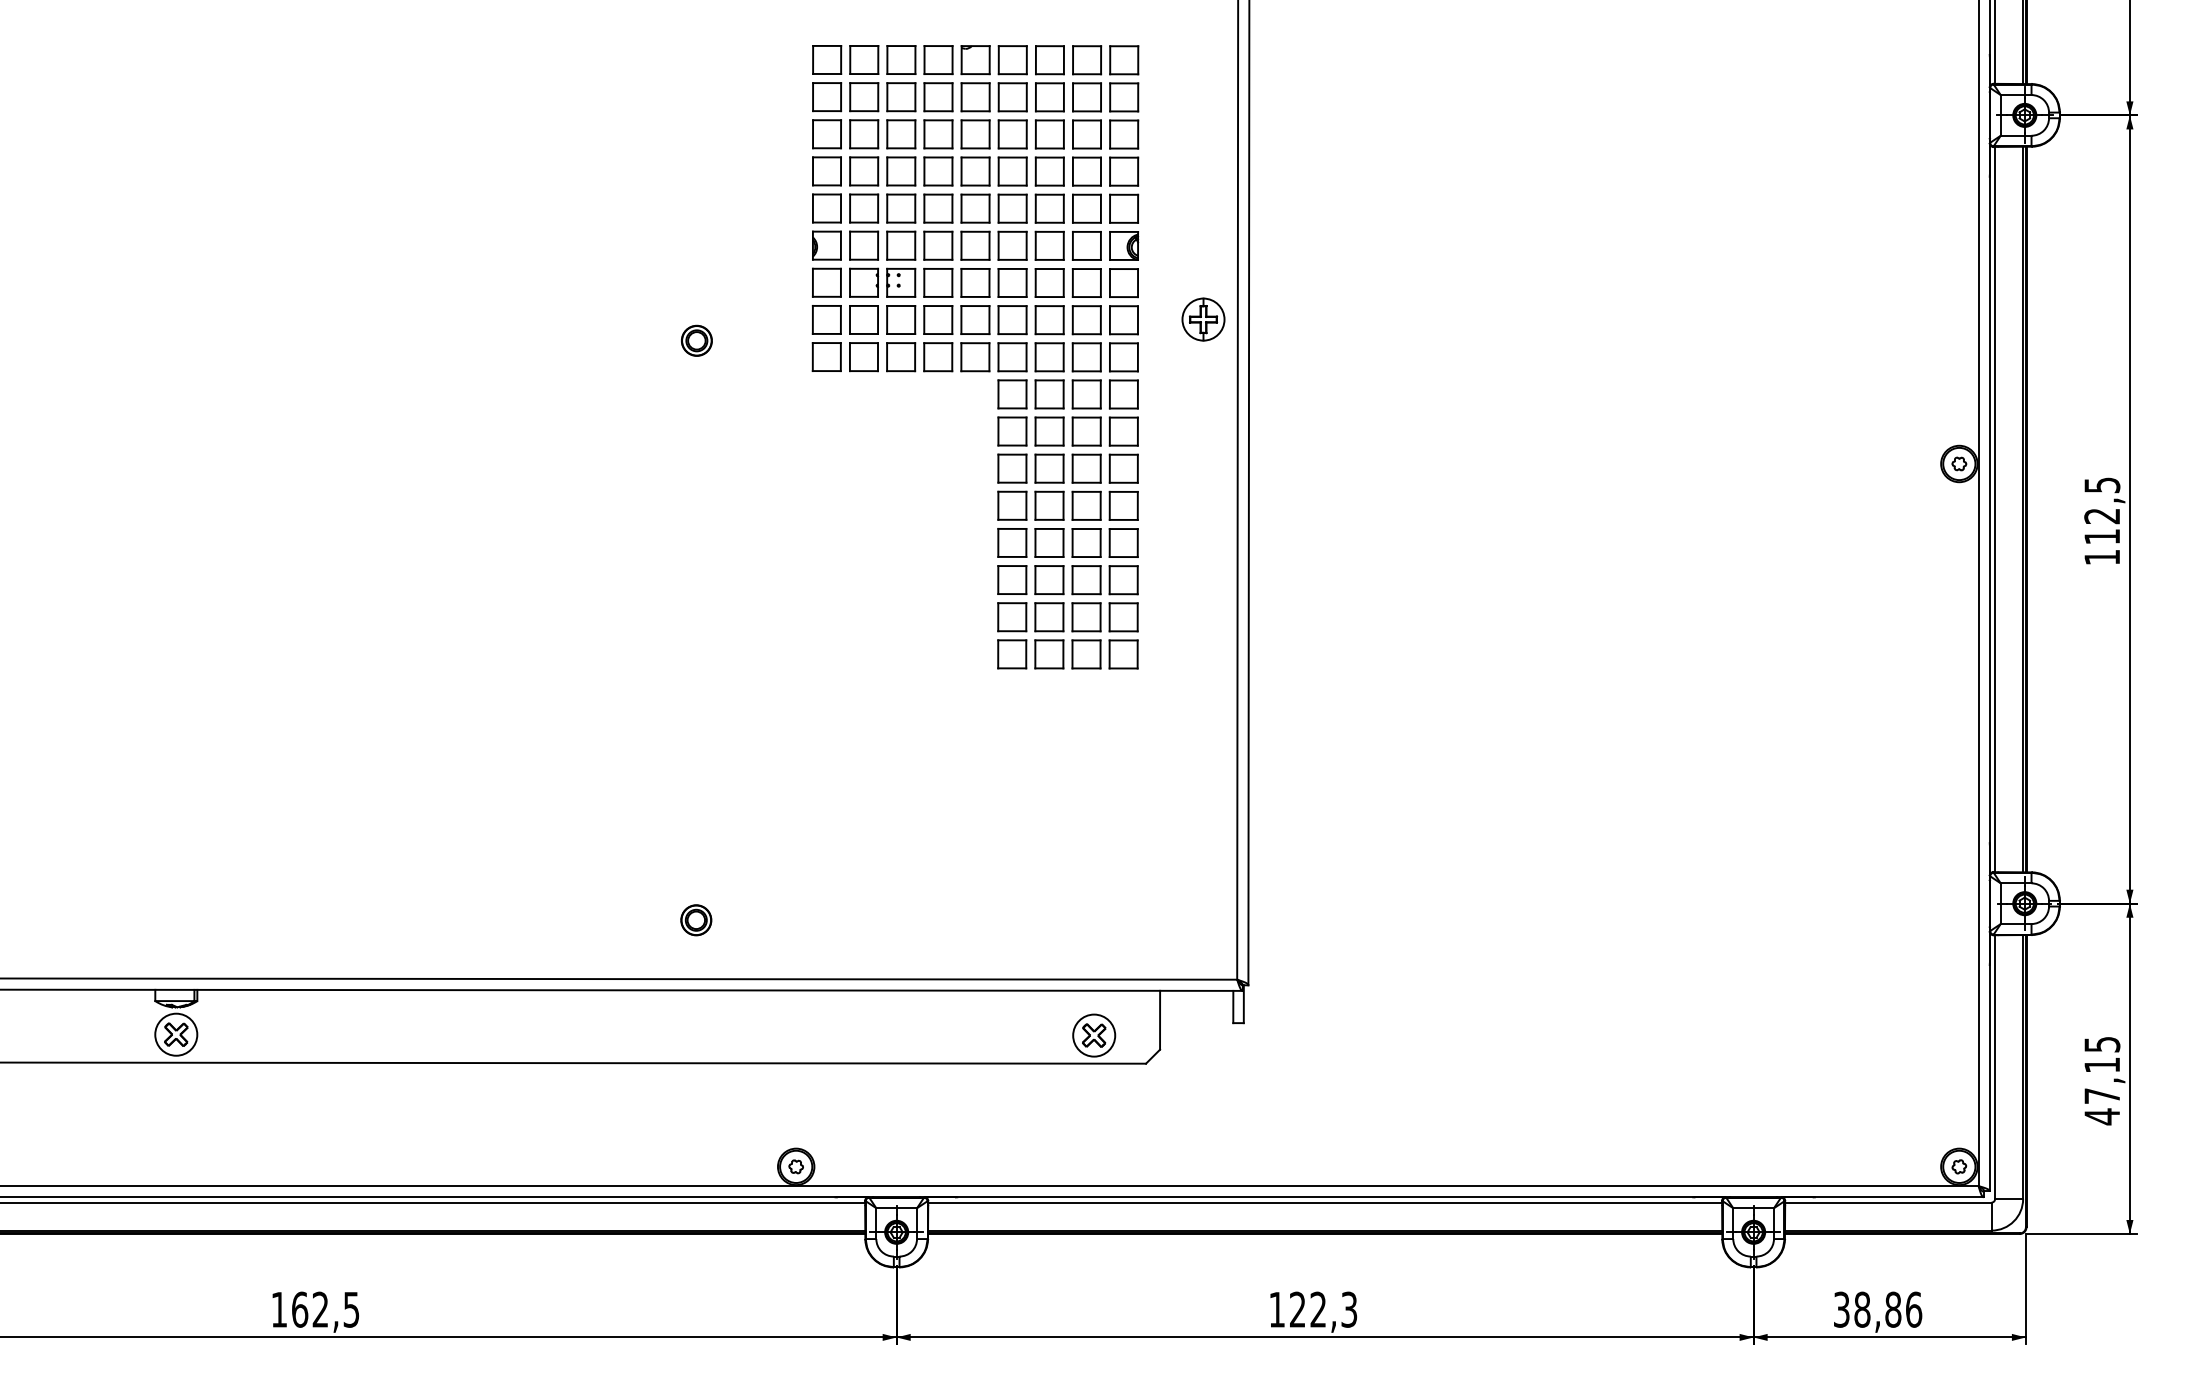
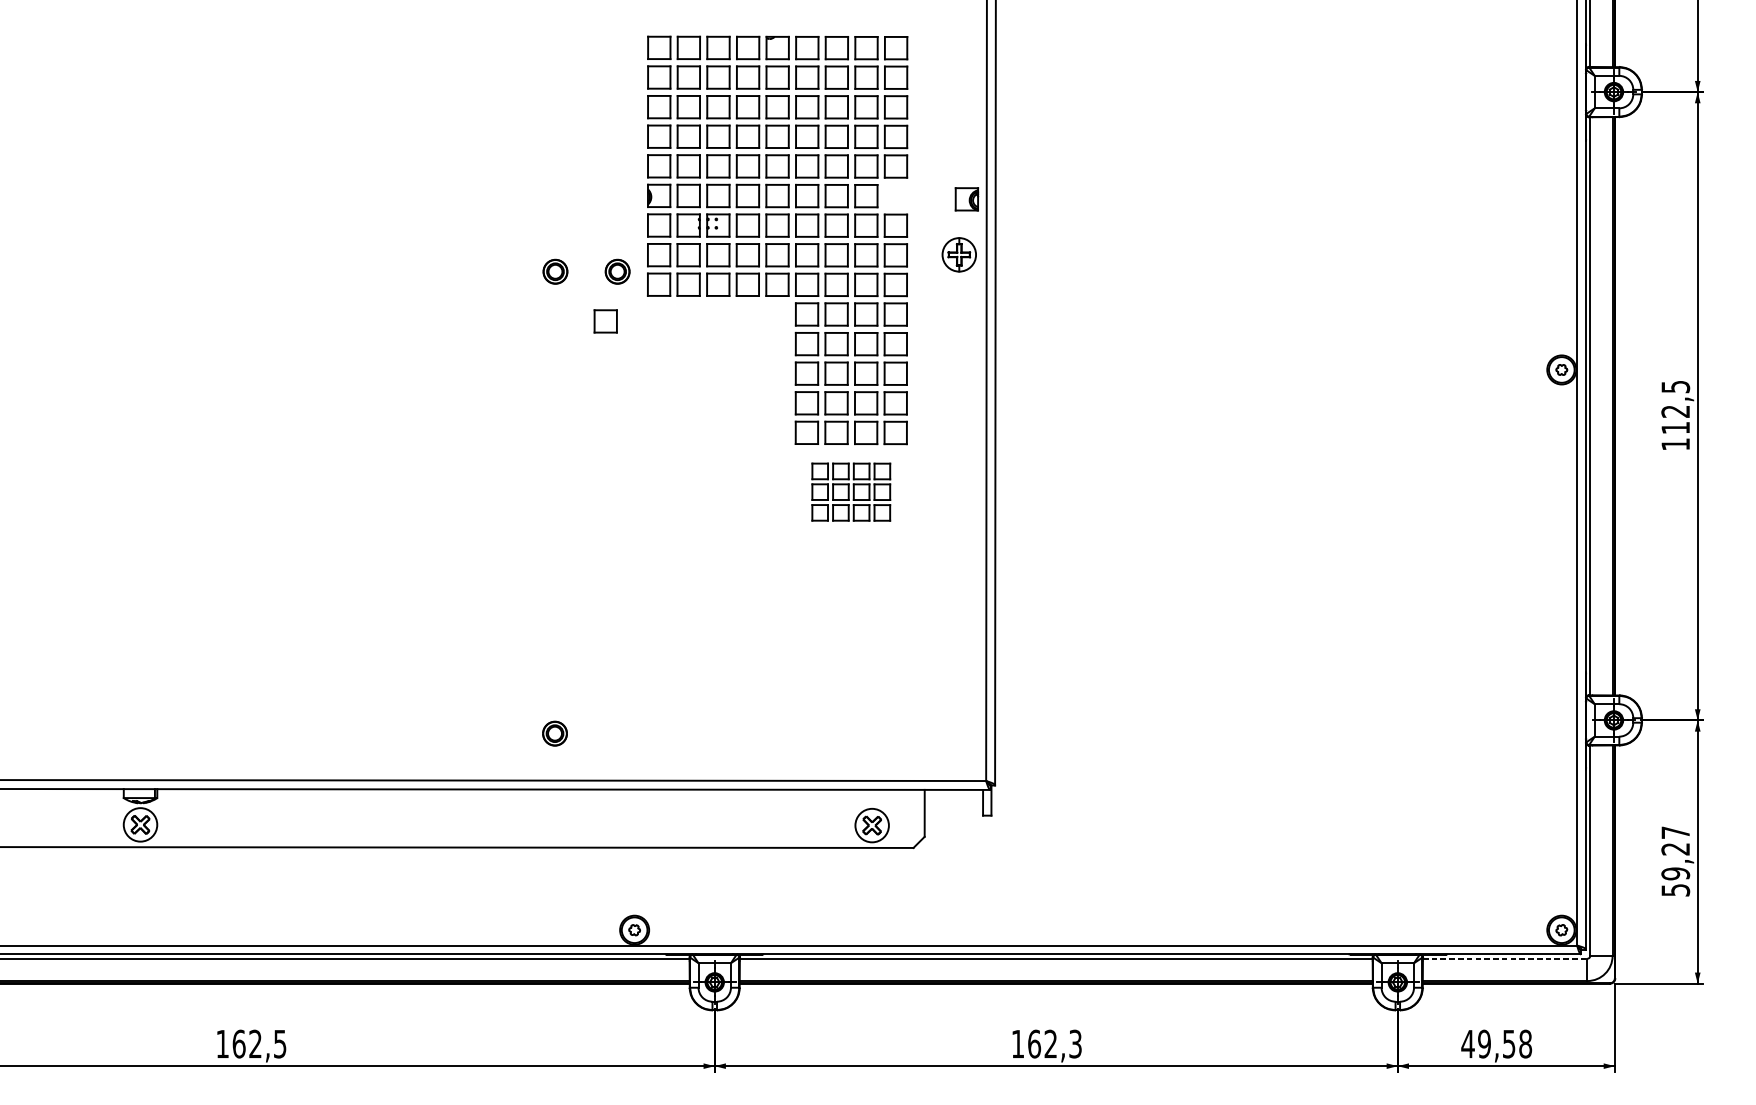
part: (1124, 245) -> (967, 198), moved
part: (774, 340) -> (617, 271), added
part: (759, 403) -> (605, 321), added
part: (1067, 617) -> (850, 492), size x0.7
text: (2102, 1081) -> (1675, 862), 47,15 -> 59,27
line: (1888, 1202) -> (1505, 958), solid -> dashed
text: (1297, 1309) -> (1034, 1043), 122,3 -> 162,3
text: (1877, 1309) -> (1496, 1043), 38,86 -> 49,58

